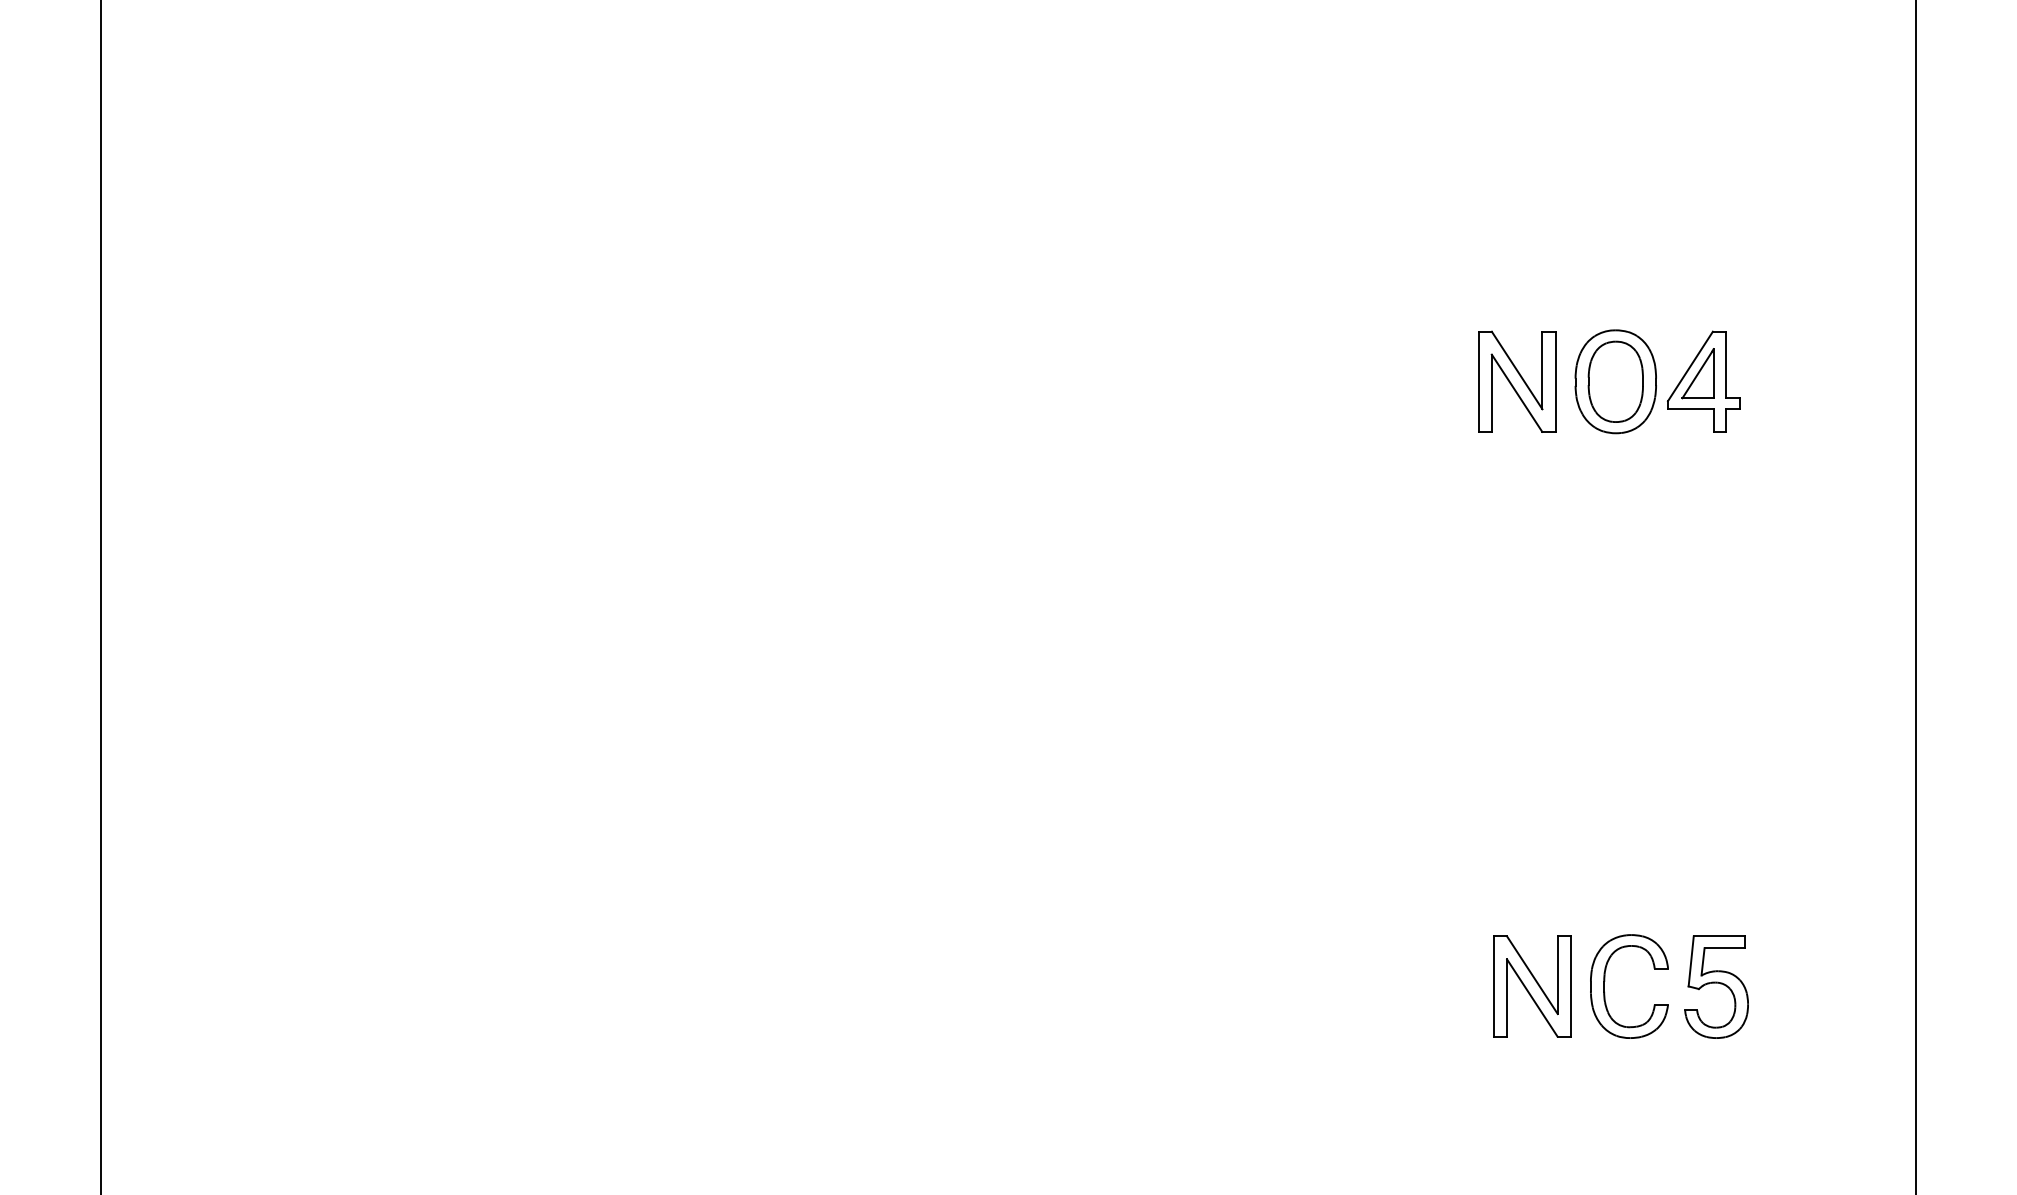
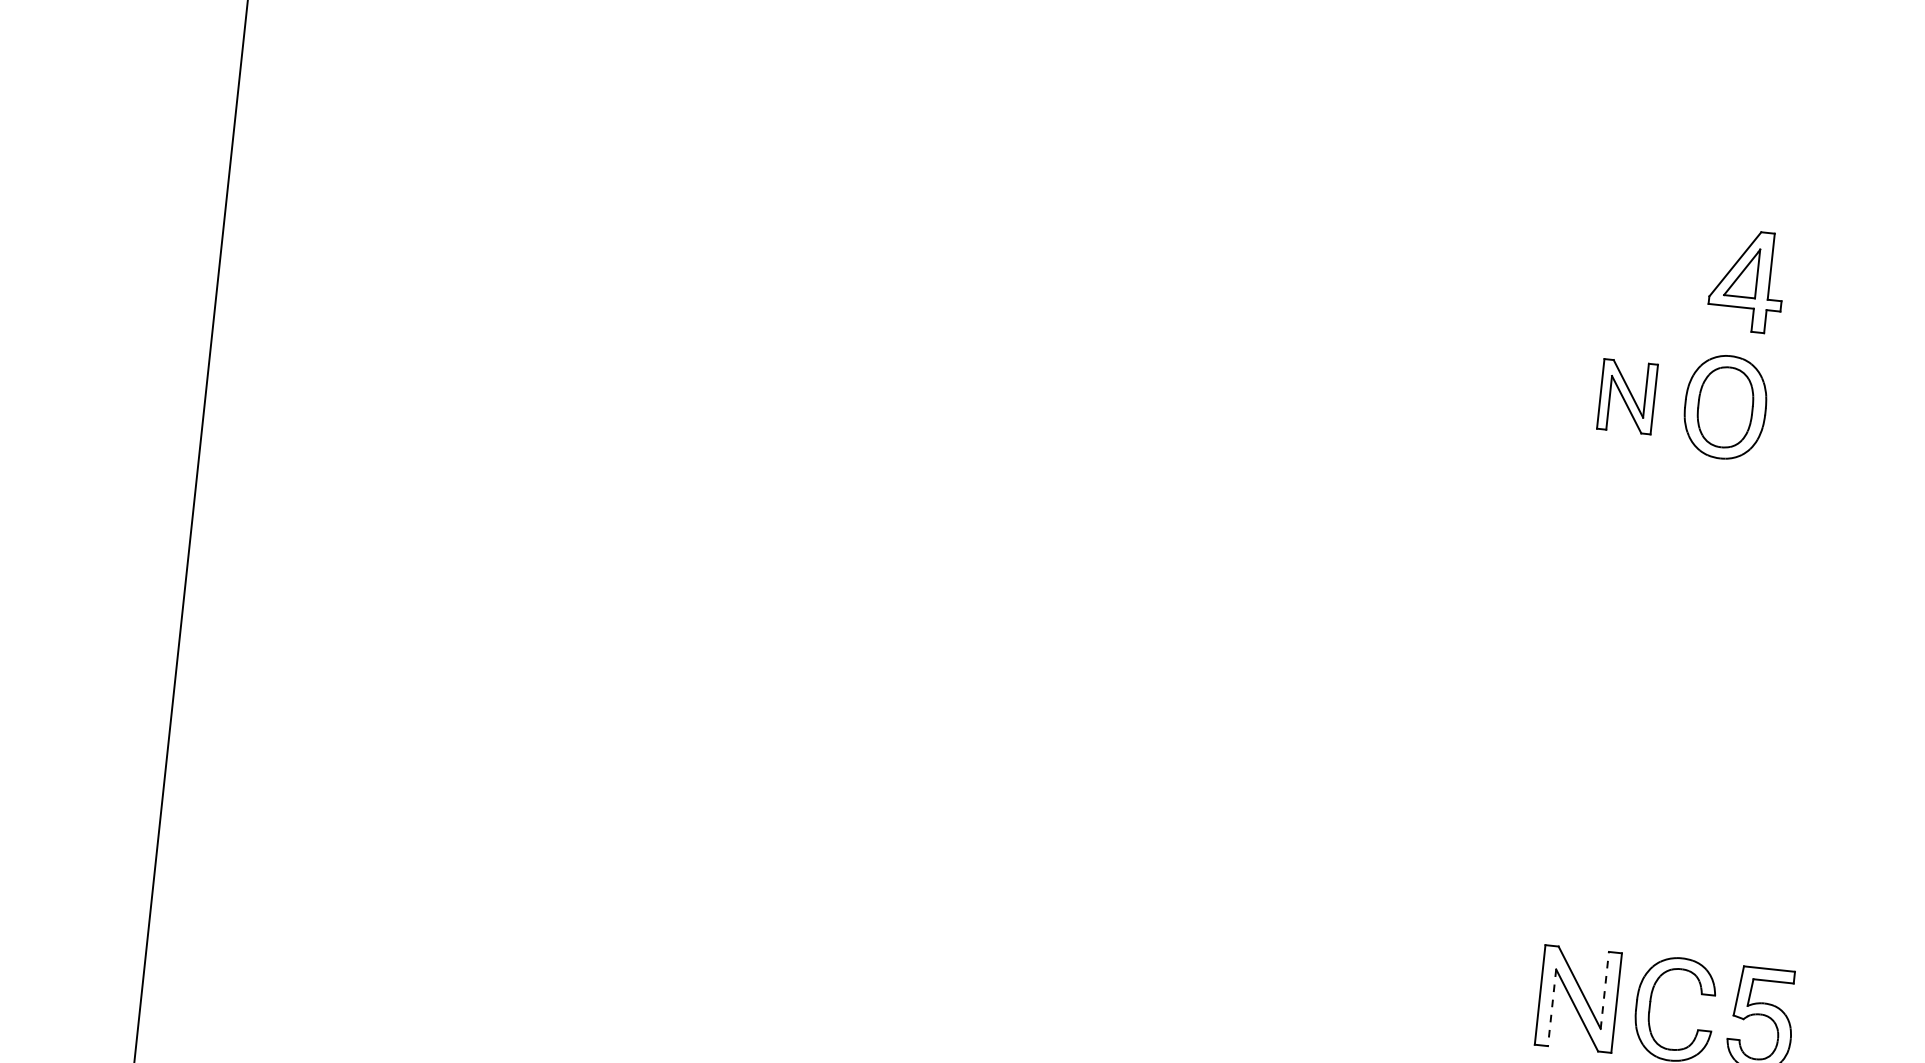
part: (1517, 381) -> (1627, 396), size x0.7
part: (1703, 381) -> (1746, 280), moved
line: (1557, 975) -> (1604, 990), solid -> dashed
line: (1507, 998) -> (1552, 1008), solid -> dashed

